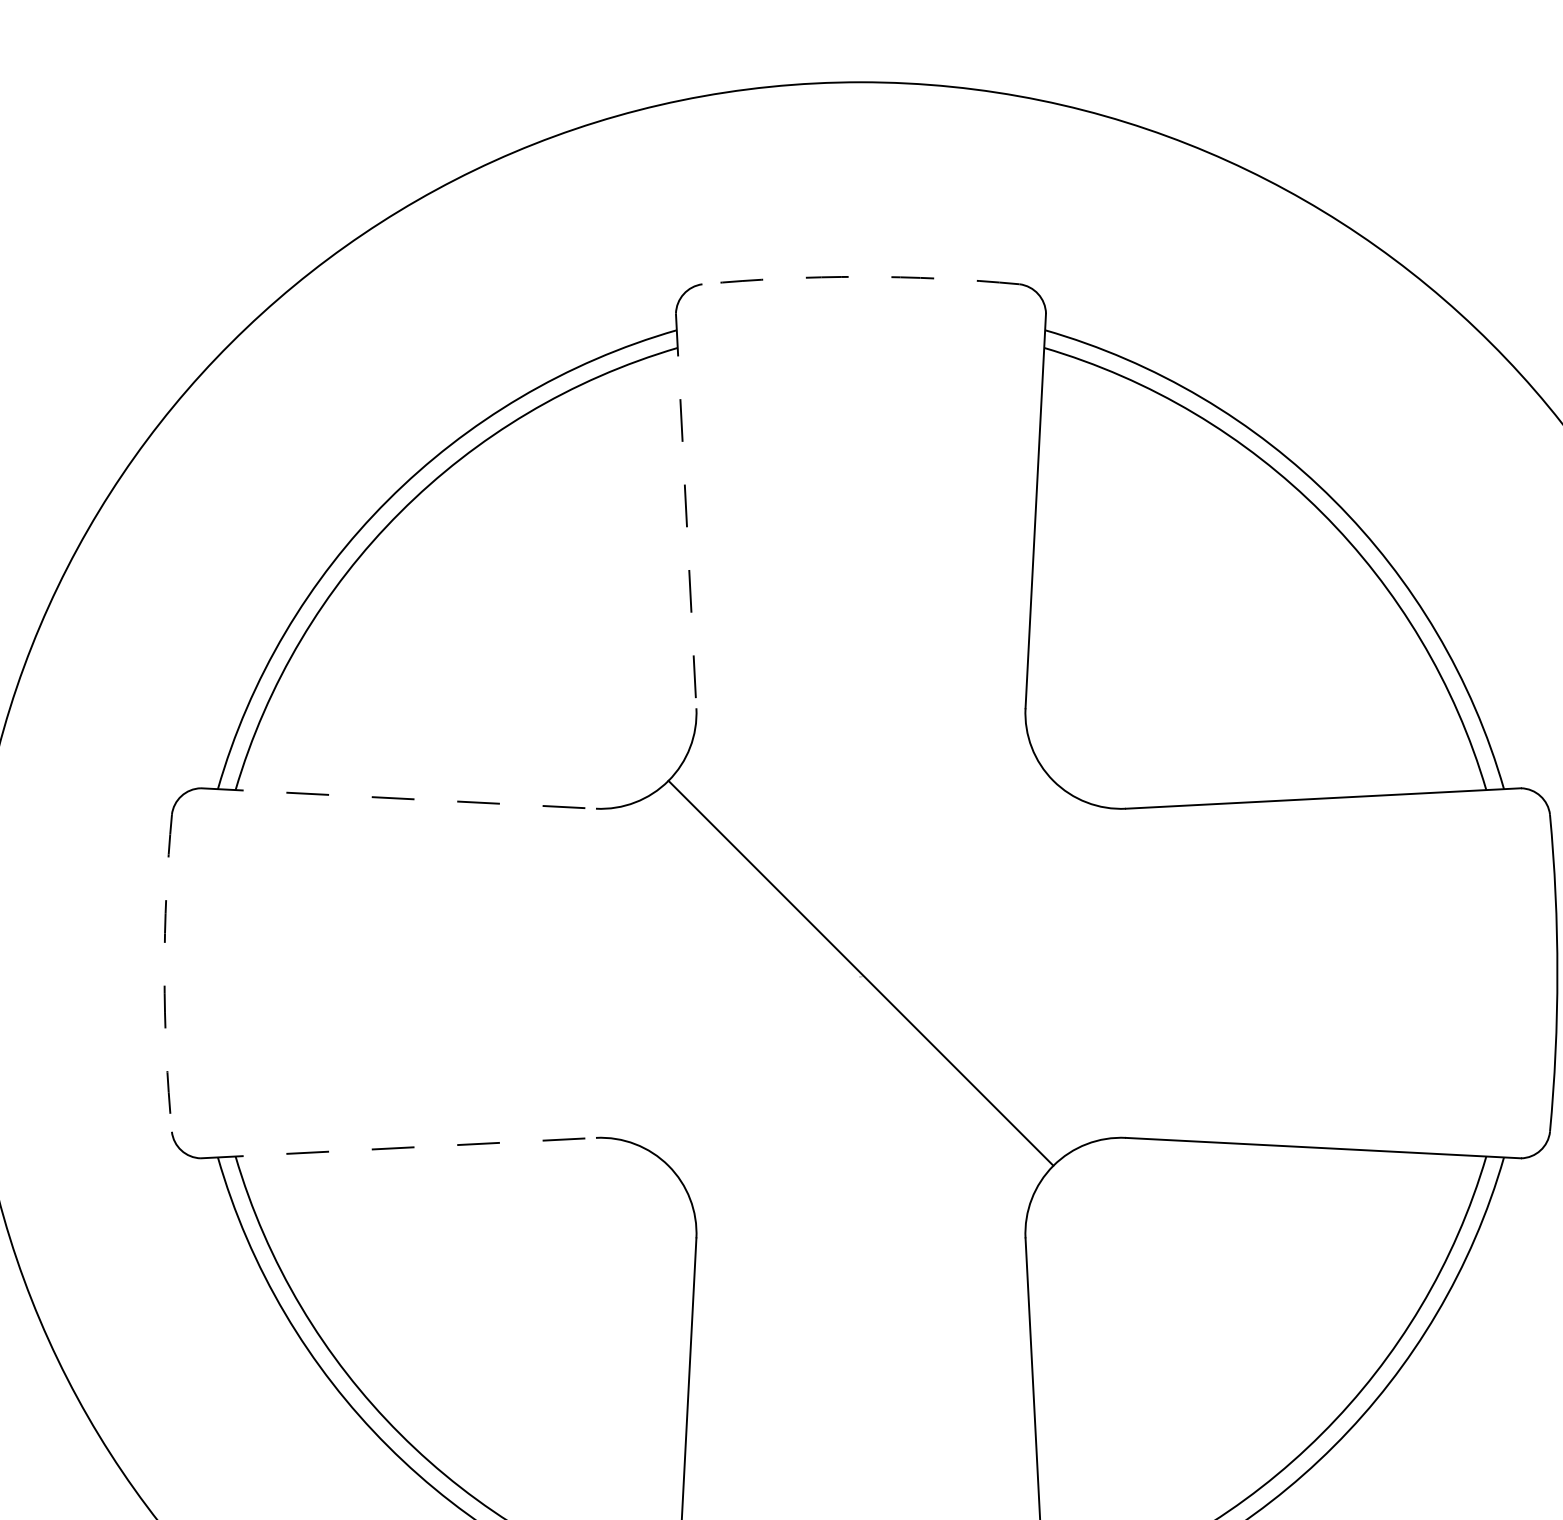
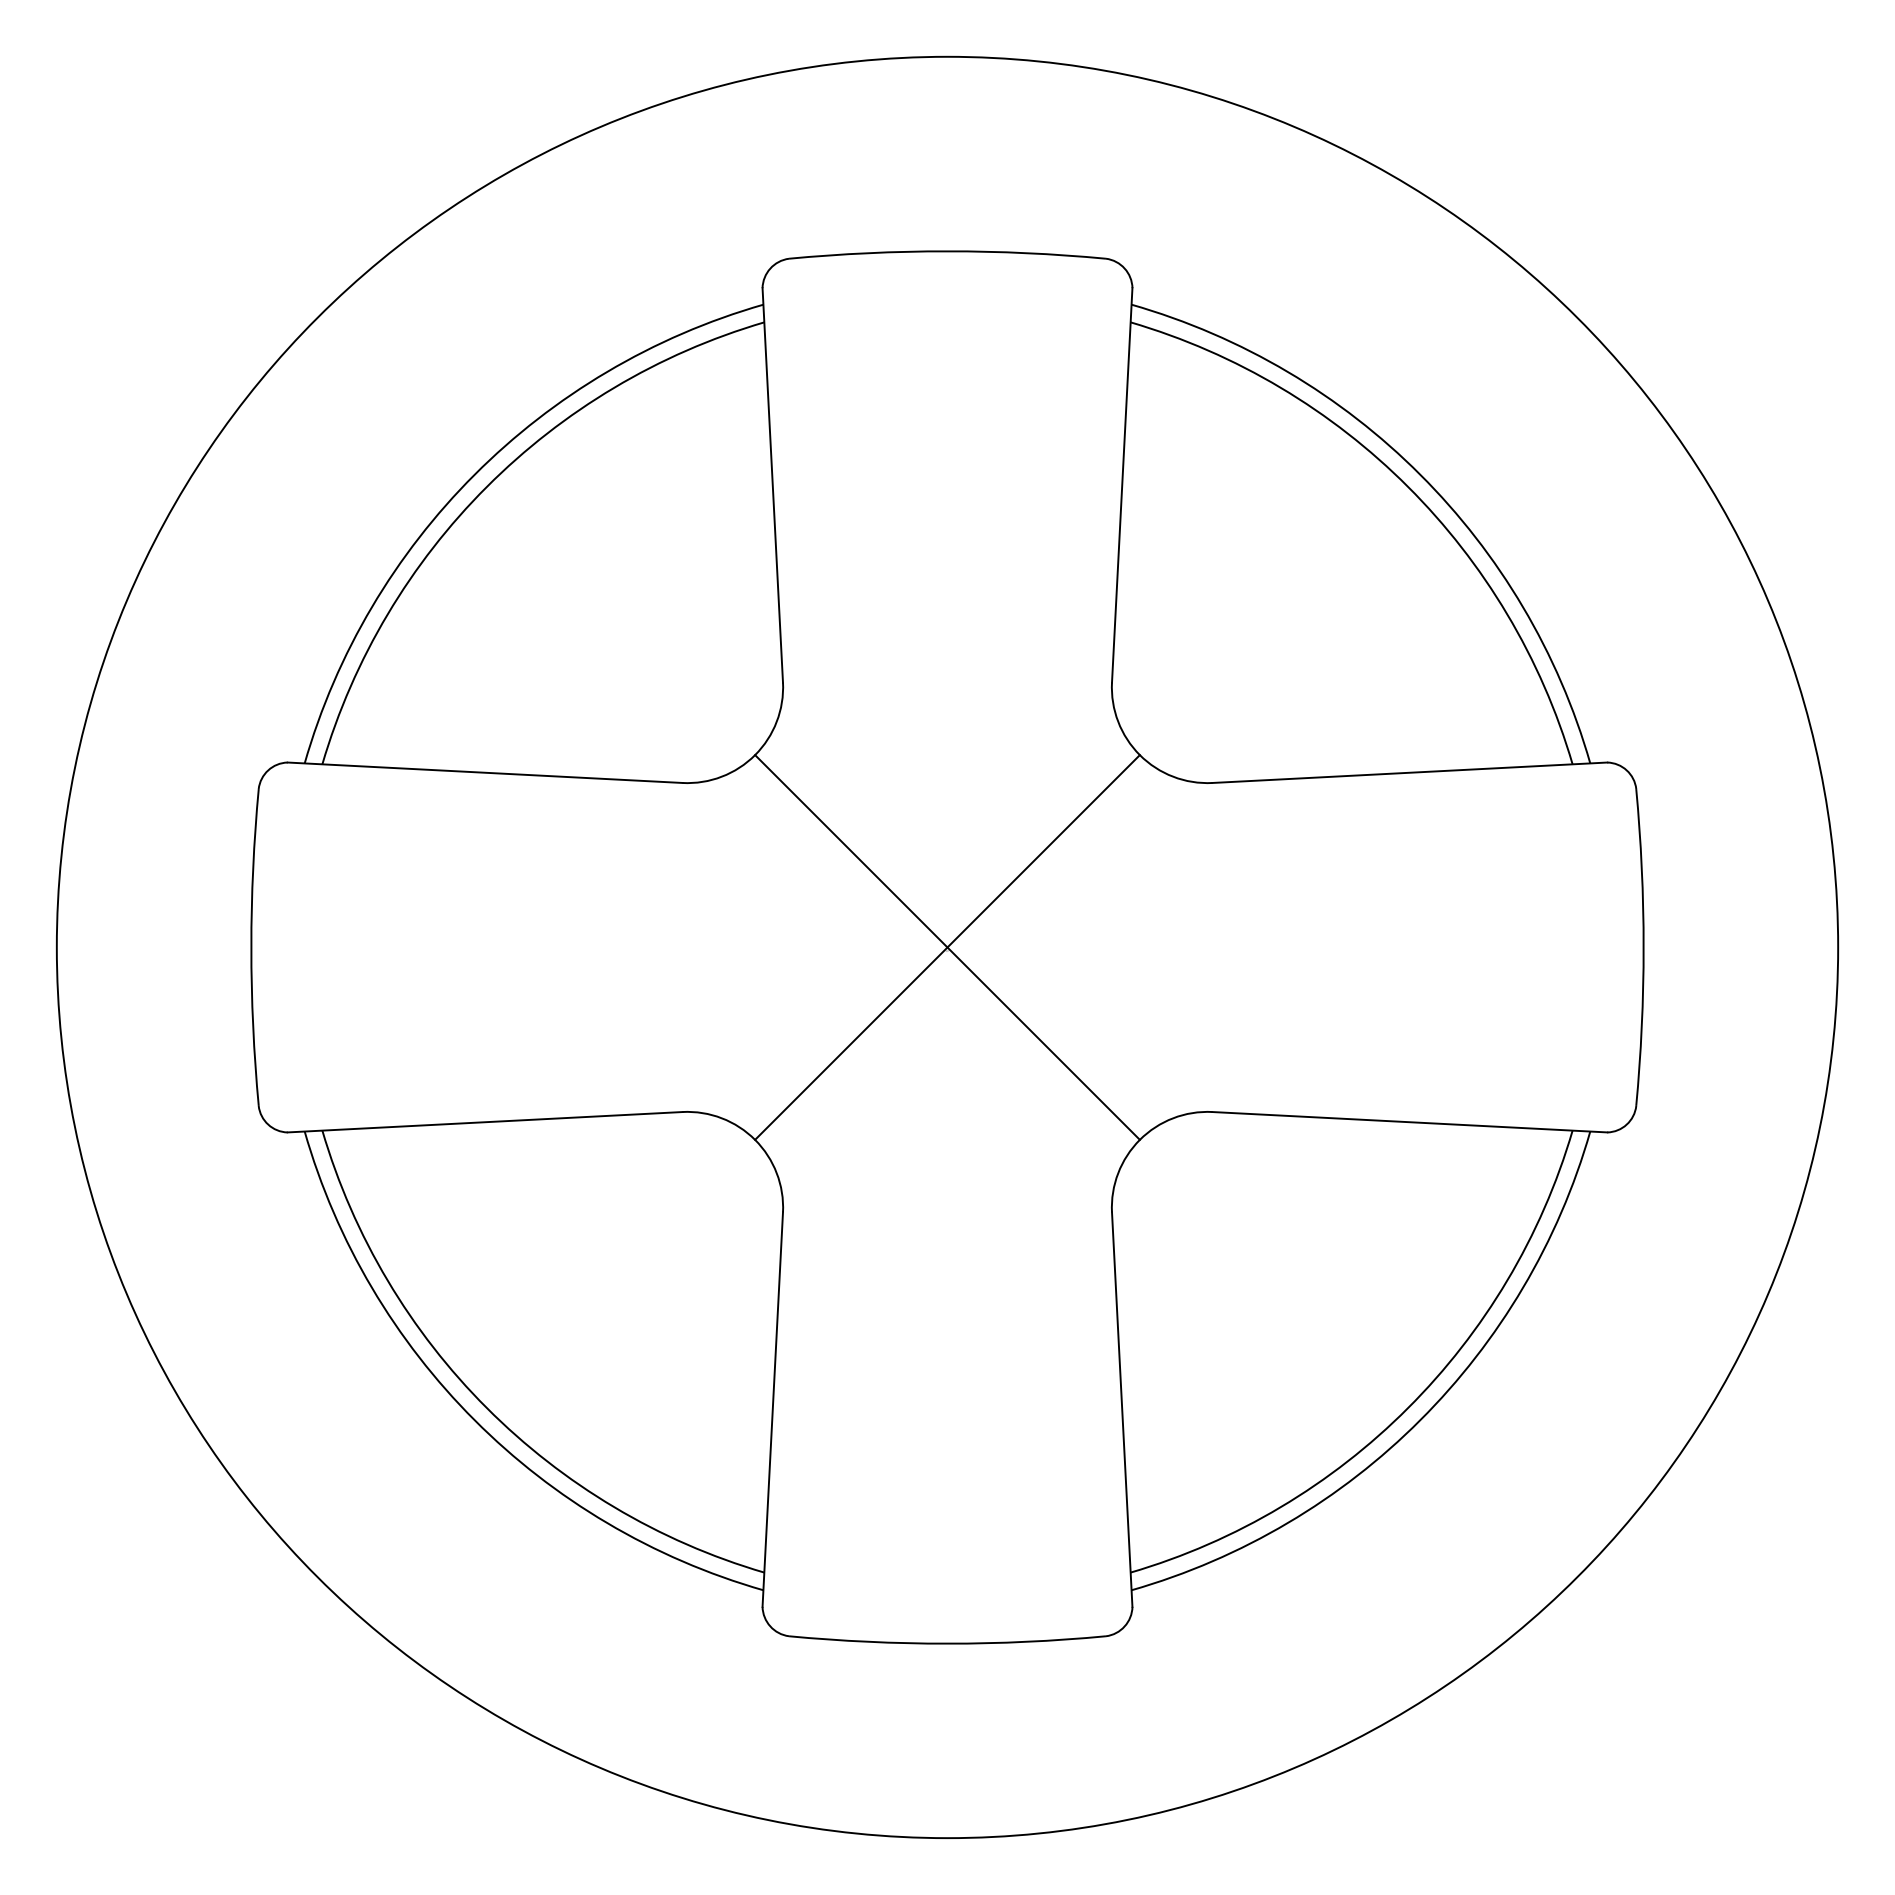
arc: (860, 277) -> (947, 251), dashed -> solid
line: (685, 511) -> (772, 485), dashed -> solid
line: (398, 798) -> (485, 772), dashed -> solid
arc: (164, 973) -> (251, 947), dashed -> solid
line: (860, 973) -> (947, 947), added
line: (398, 1148) -> (485, 1122), dashed -> solid

